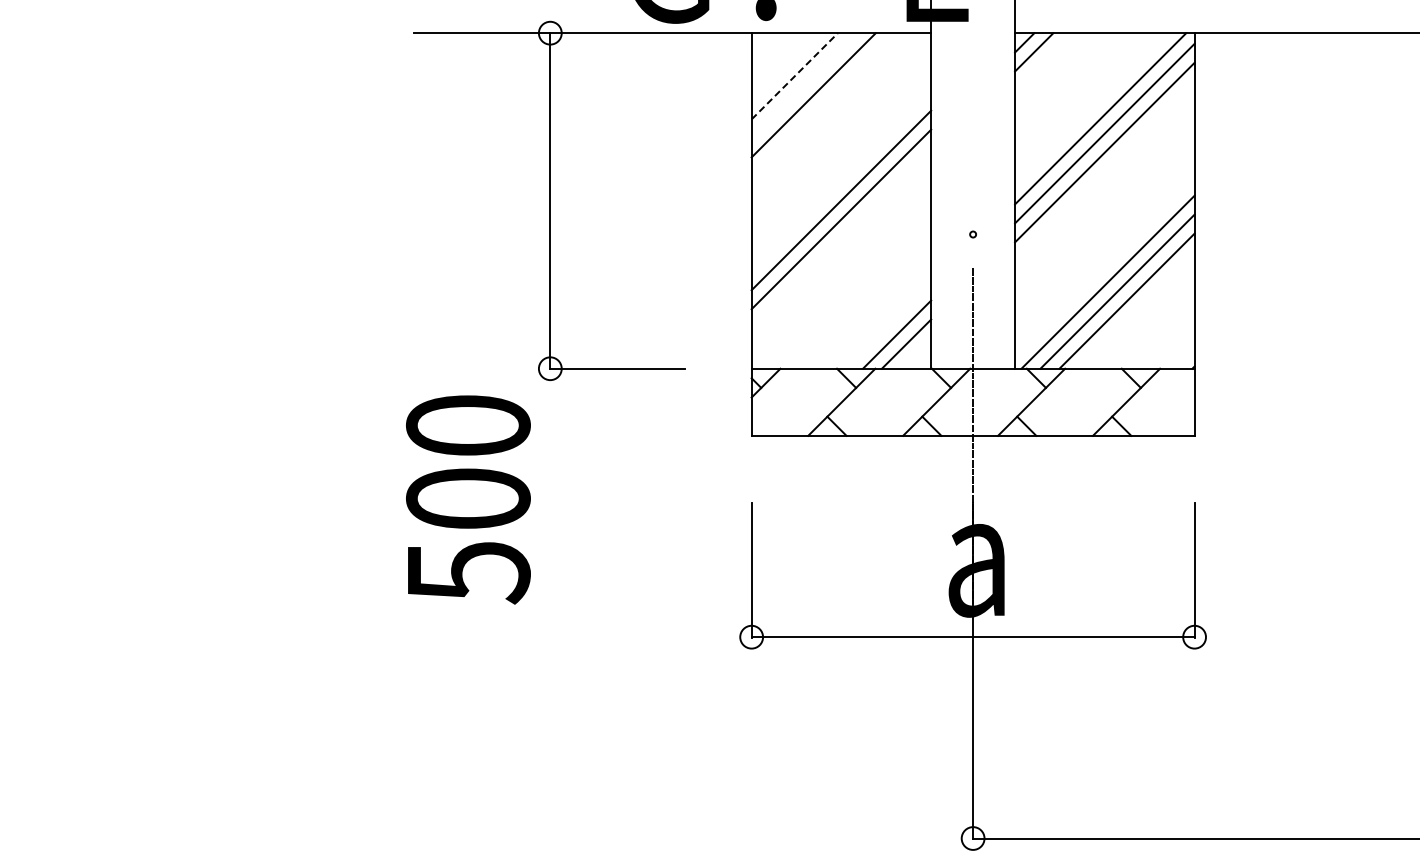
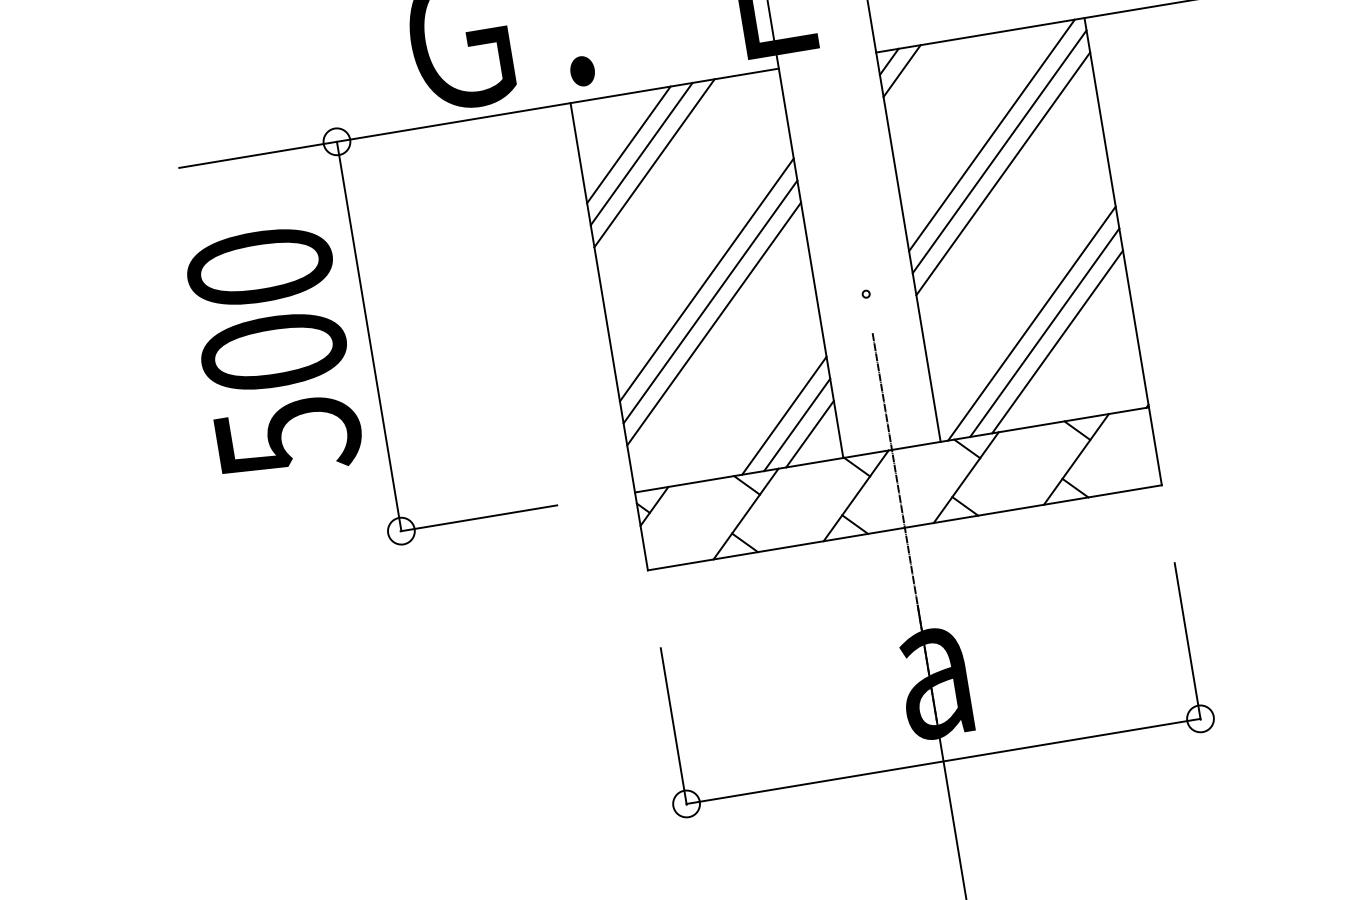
line: (794, 76) -> (628, 145), dashed -> solid
line: (803, 85) -> (640, 153), added
line: (841, 238) -> (714, 324), added
line: (887, 324) -> (784, 415), added
text: (468, 499) -> (274, 352), moved

